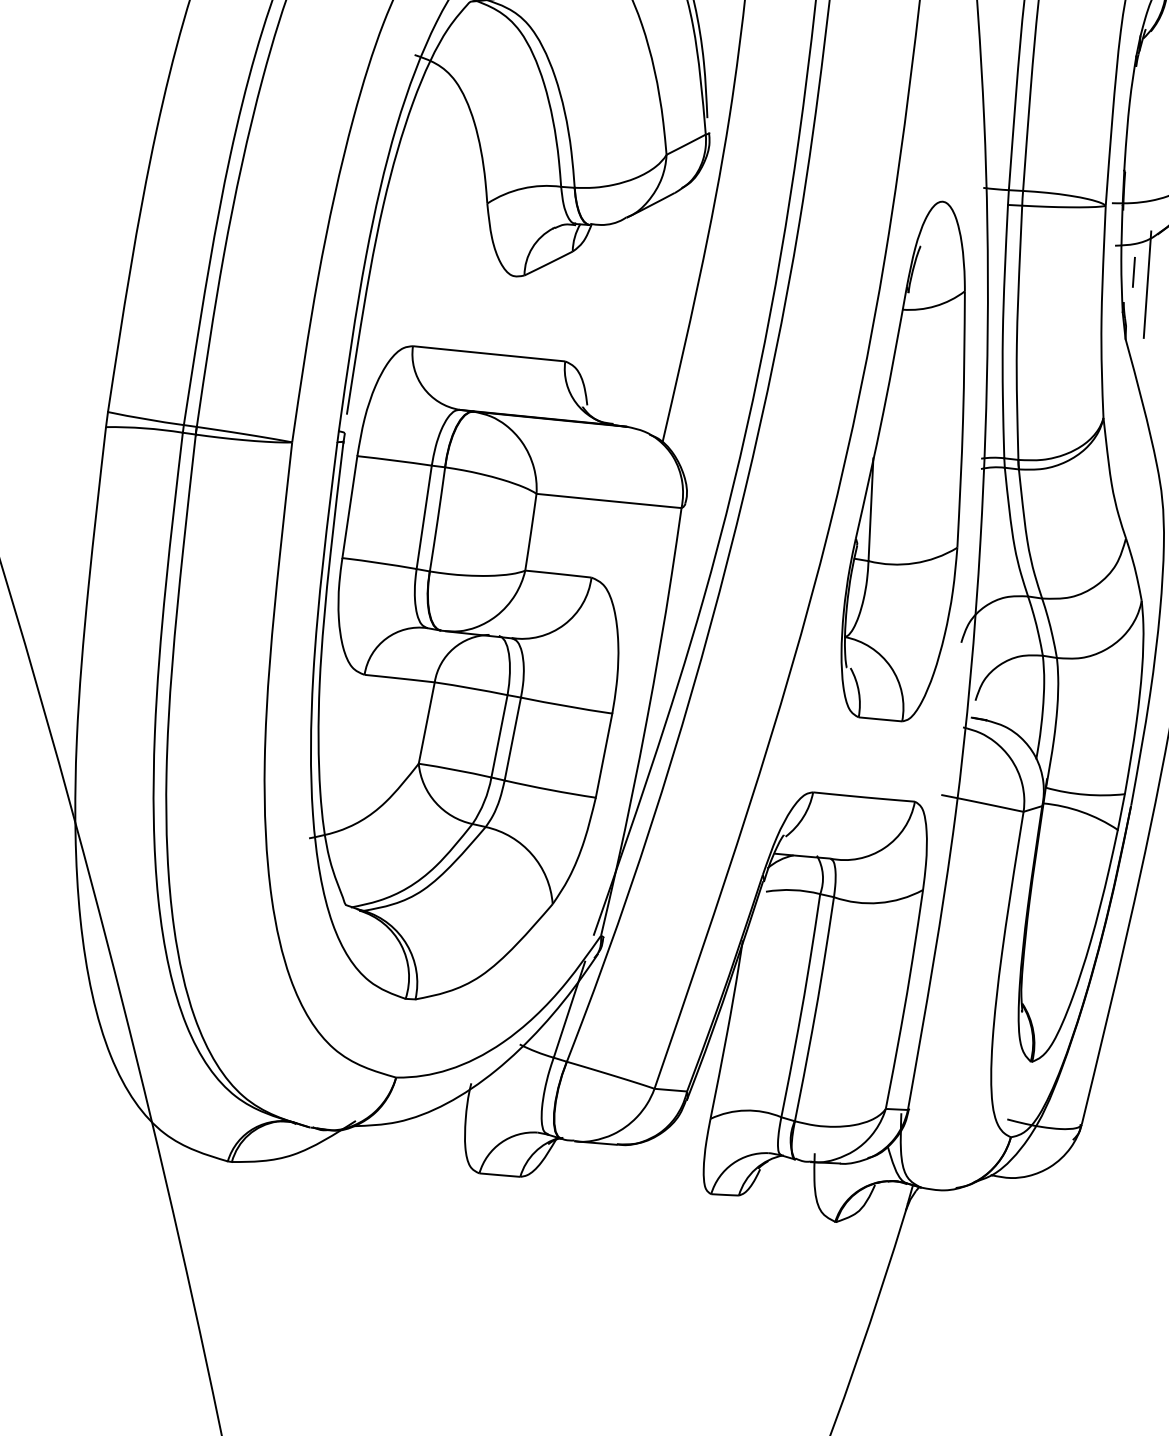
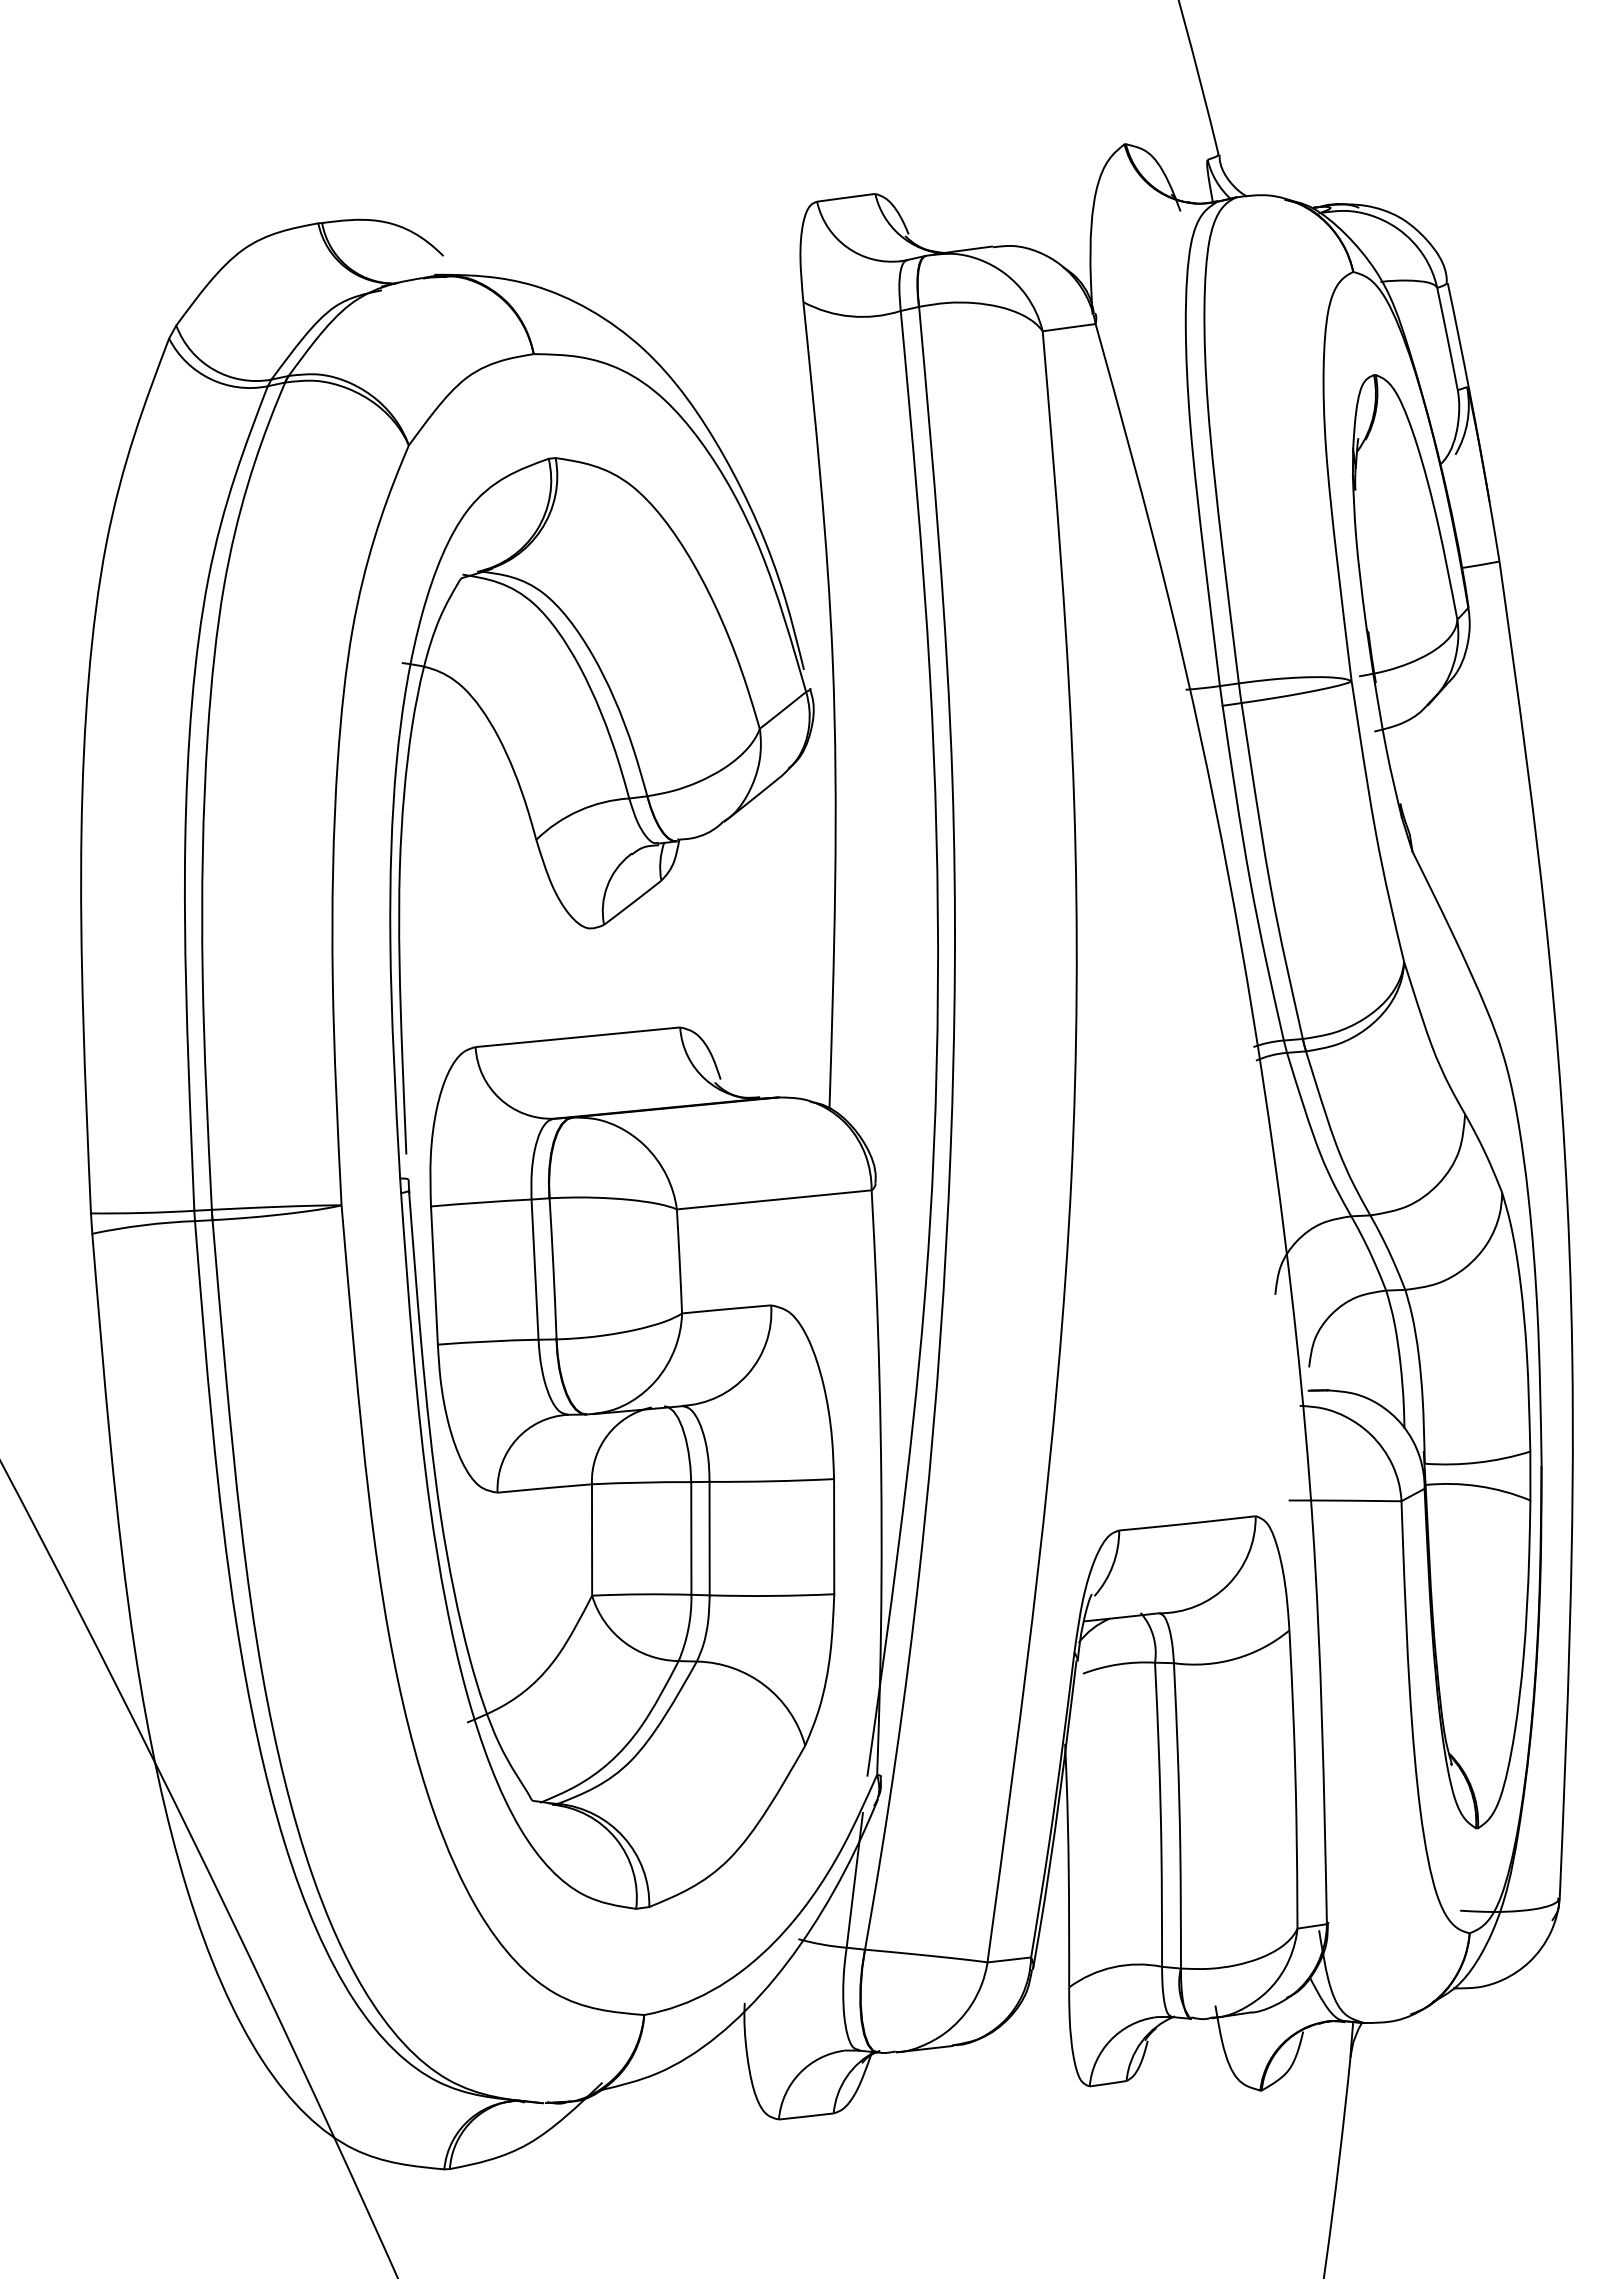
line: (1133, 272) -> (1405, 761), removed
line: (1147, 284) -> (1427, 774), removed
part: (924, 463) -> (1180, 1068), removed

